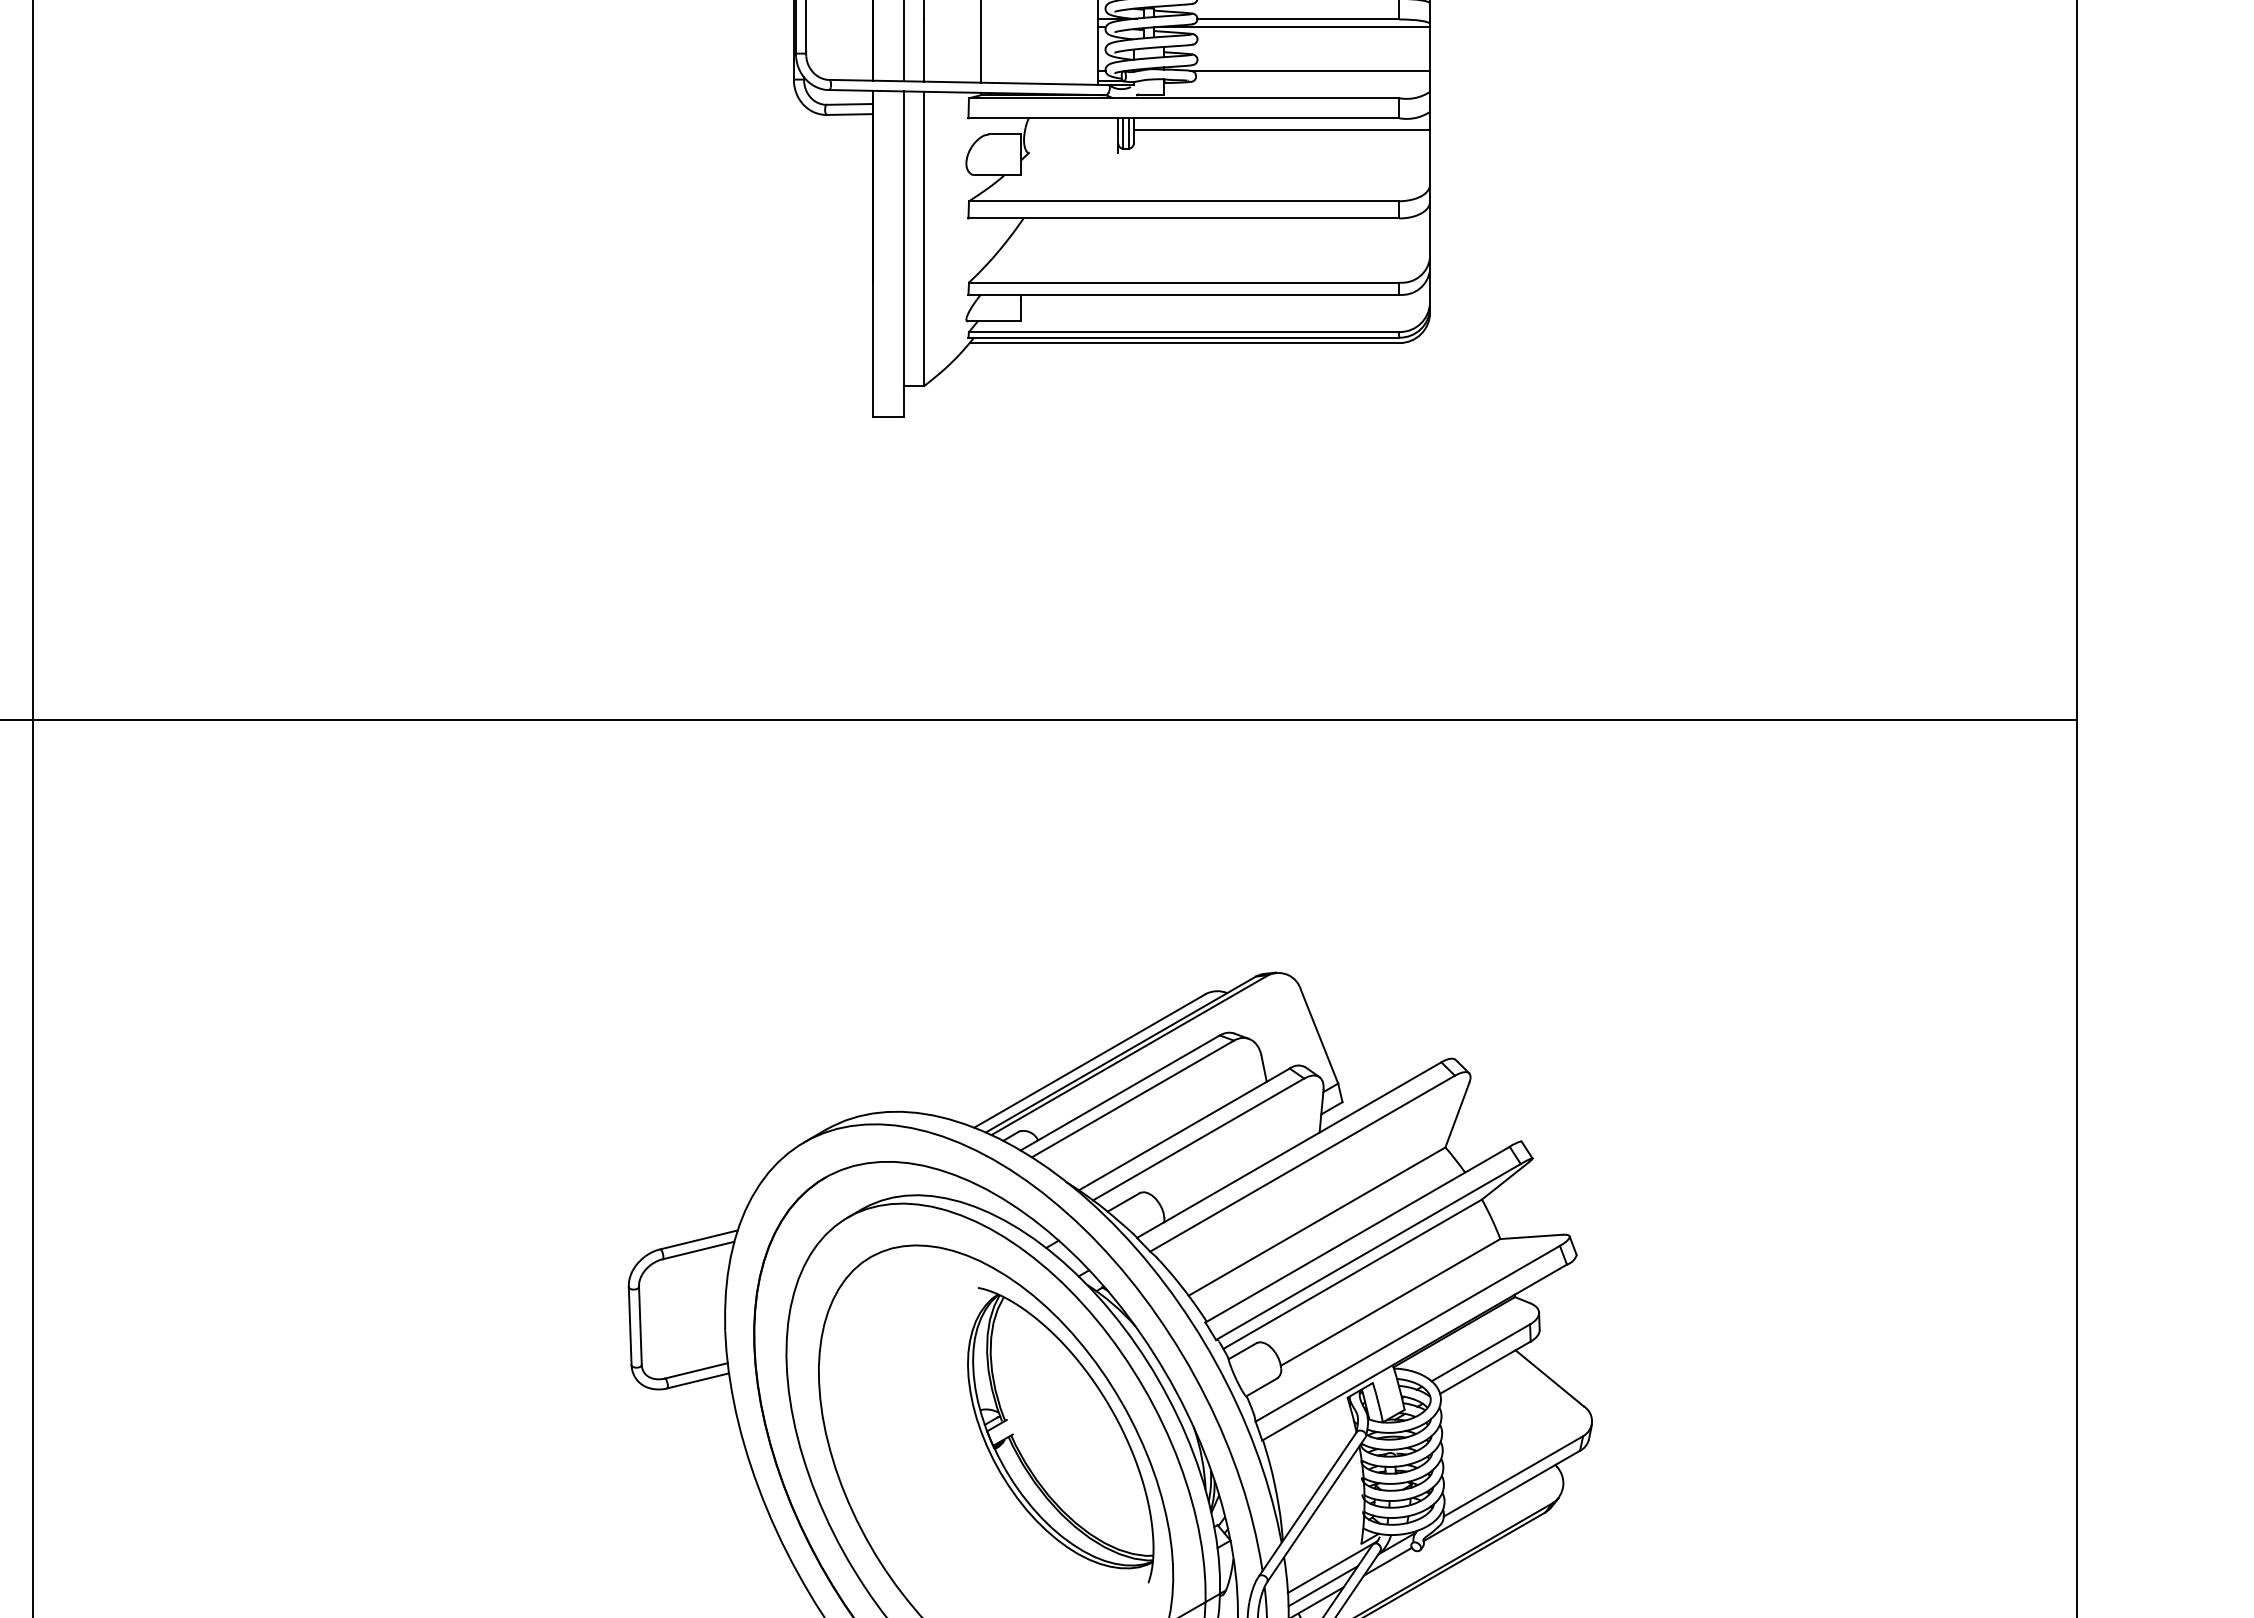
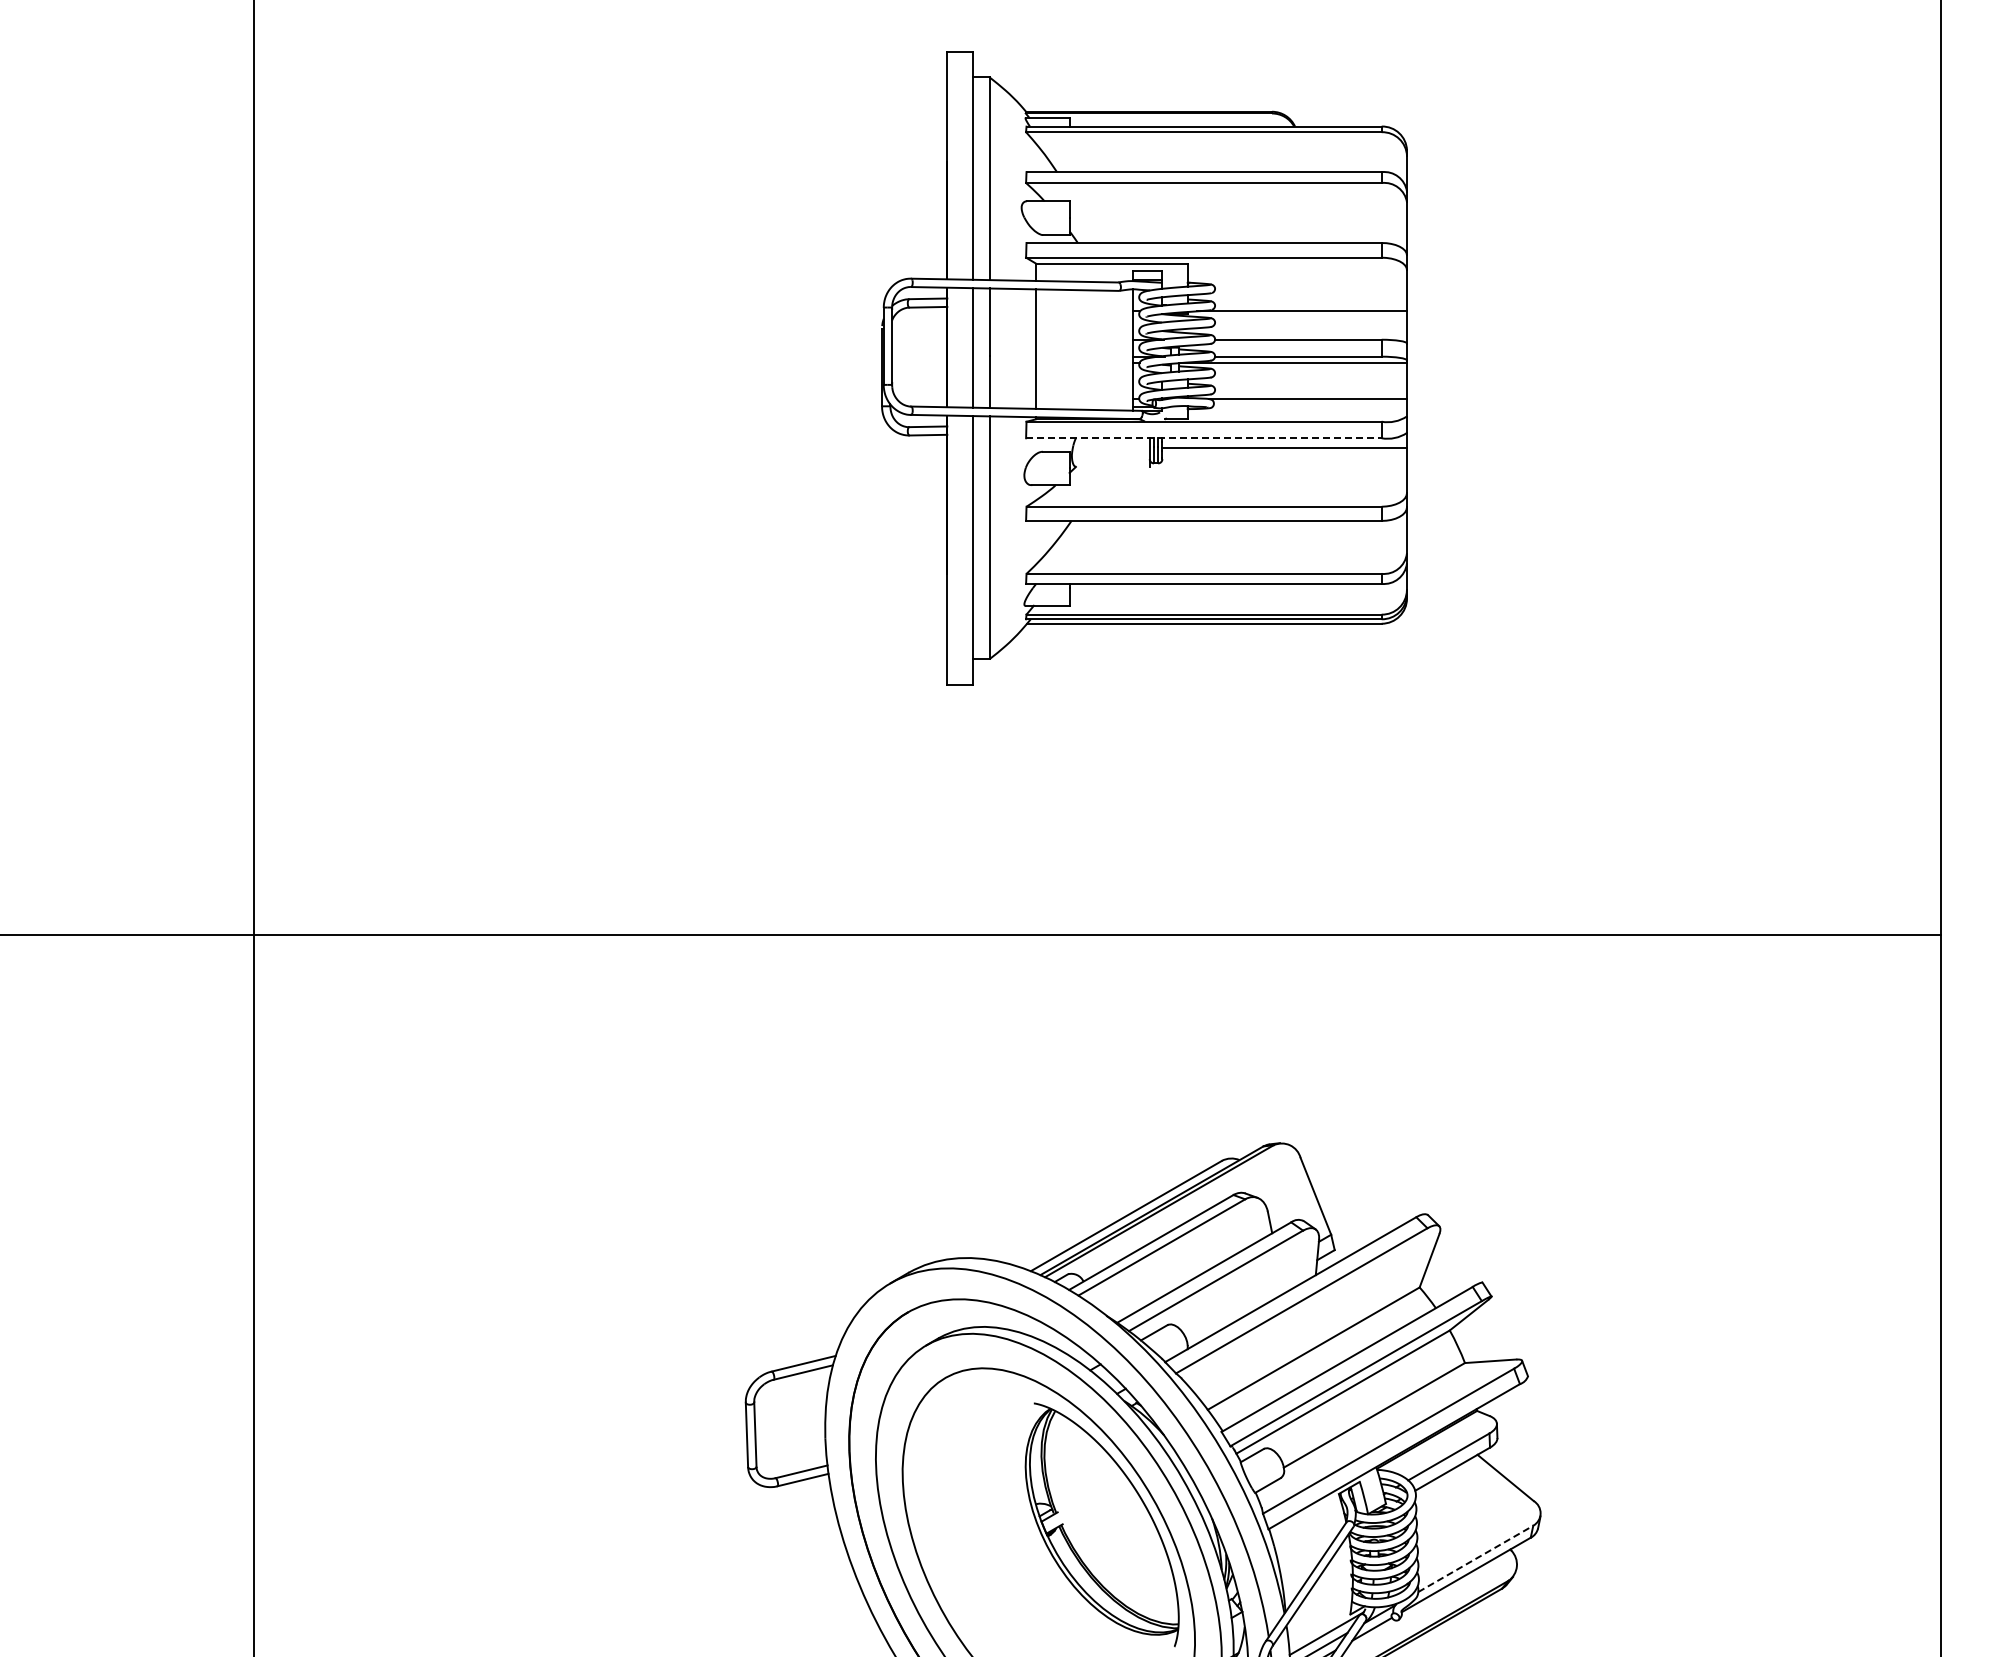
line: (1183, 118) -> (1203, 438), solid -> dashed
line: (1514, 1475) -> (1476, 1558), solid -> dashed

